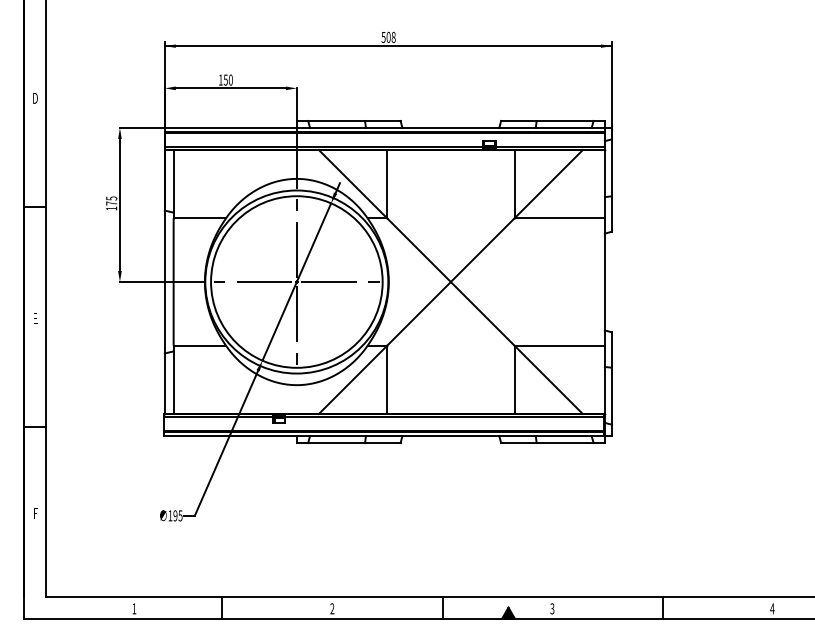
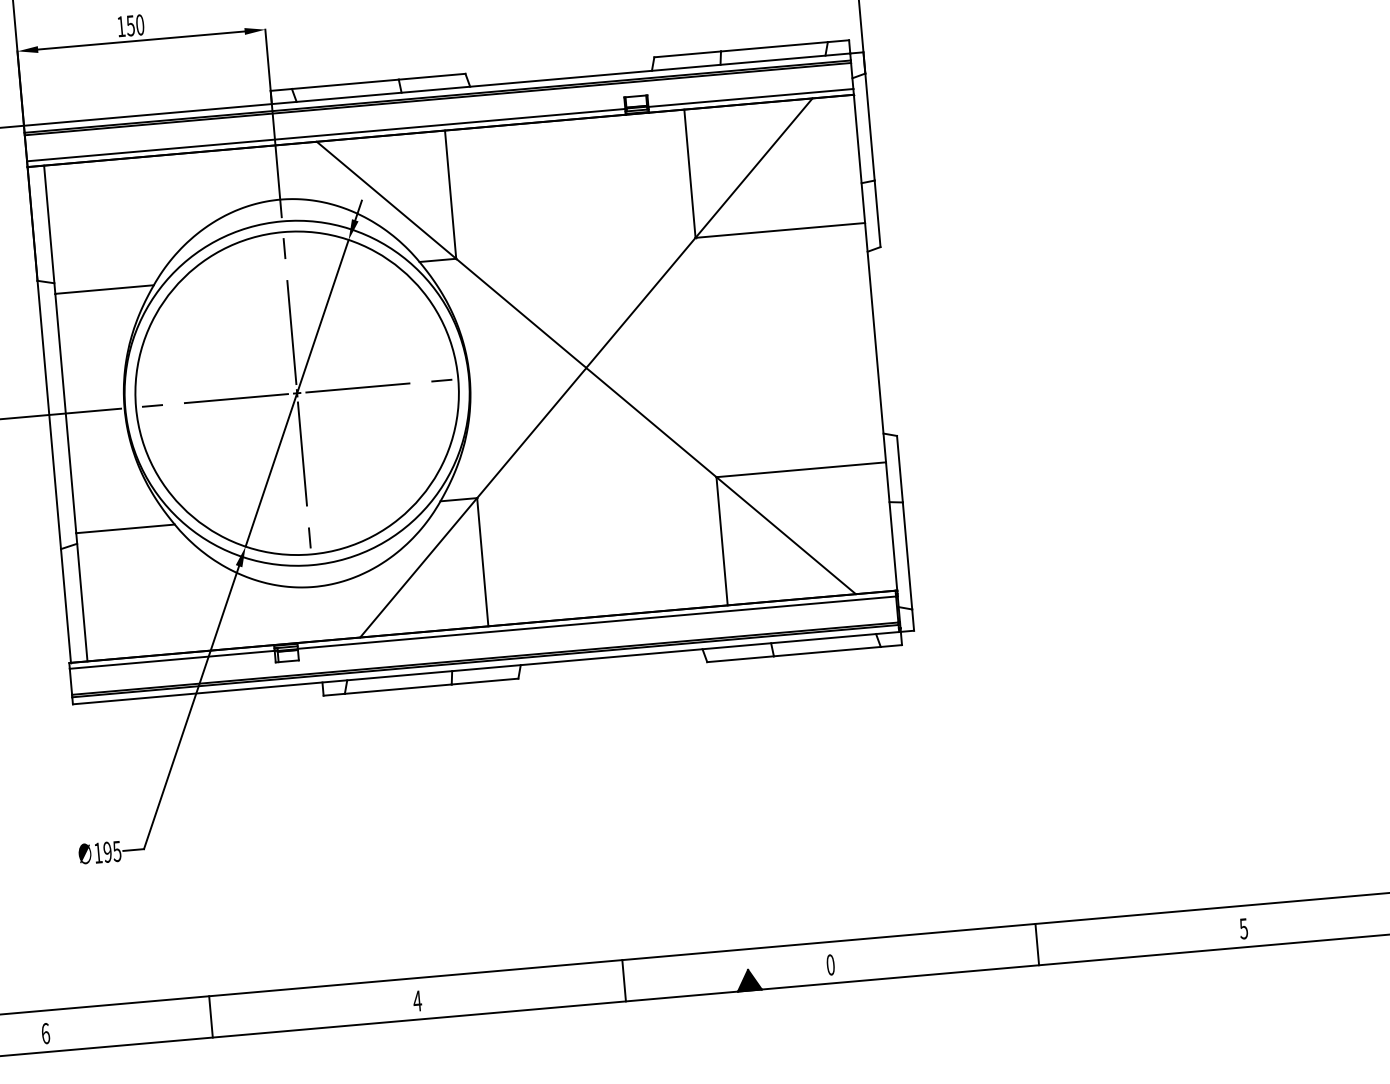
text: (134, 608) -> (45, 1032), 1 -> 6
text: (332, 608) -> (417, 1000), 2 -> 4
text: (552, 608) -> (830, 964), 3 -> 0
text: (772, 608) -> (1243, 928), 4 -> 5

